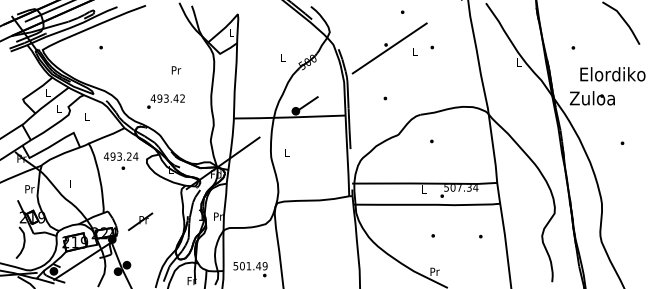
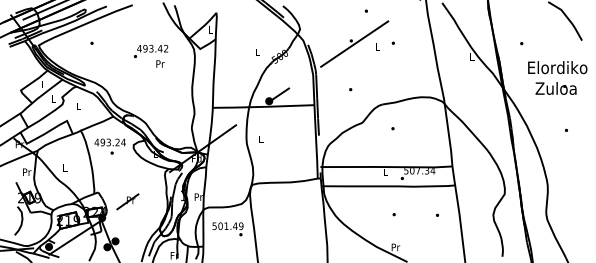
text: (591, 98) -> (555, 88), moved
text: (166, 101) -> (151, 51), moved
text: (250, 269) -> (227, 229), moved

